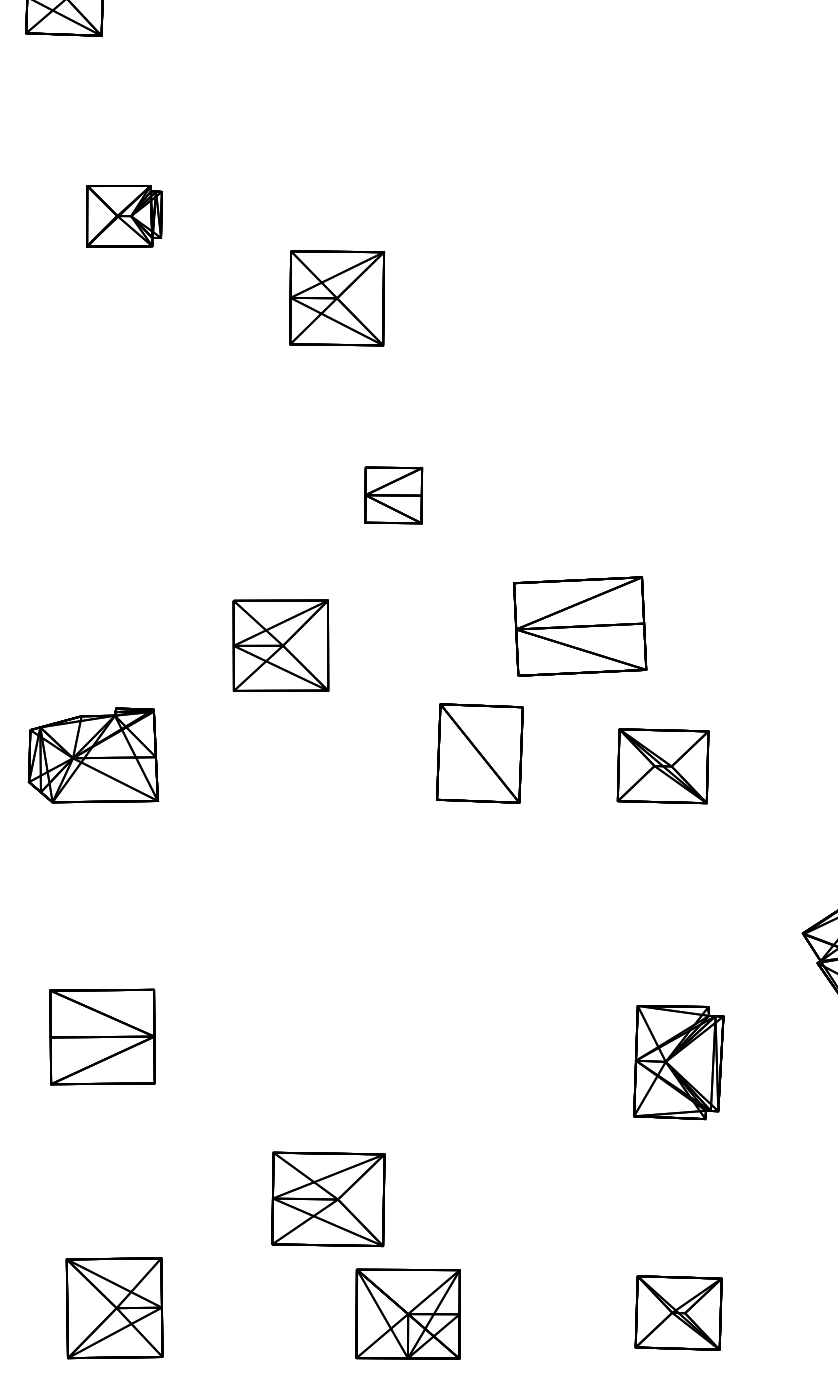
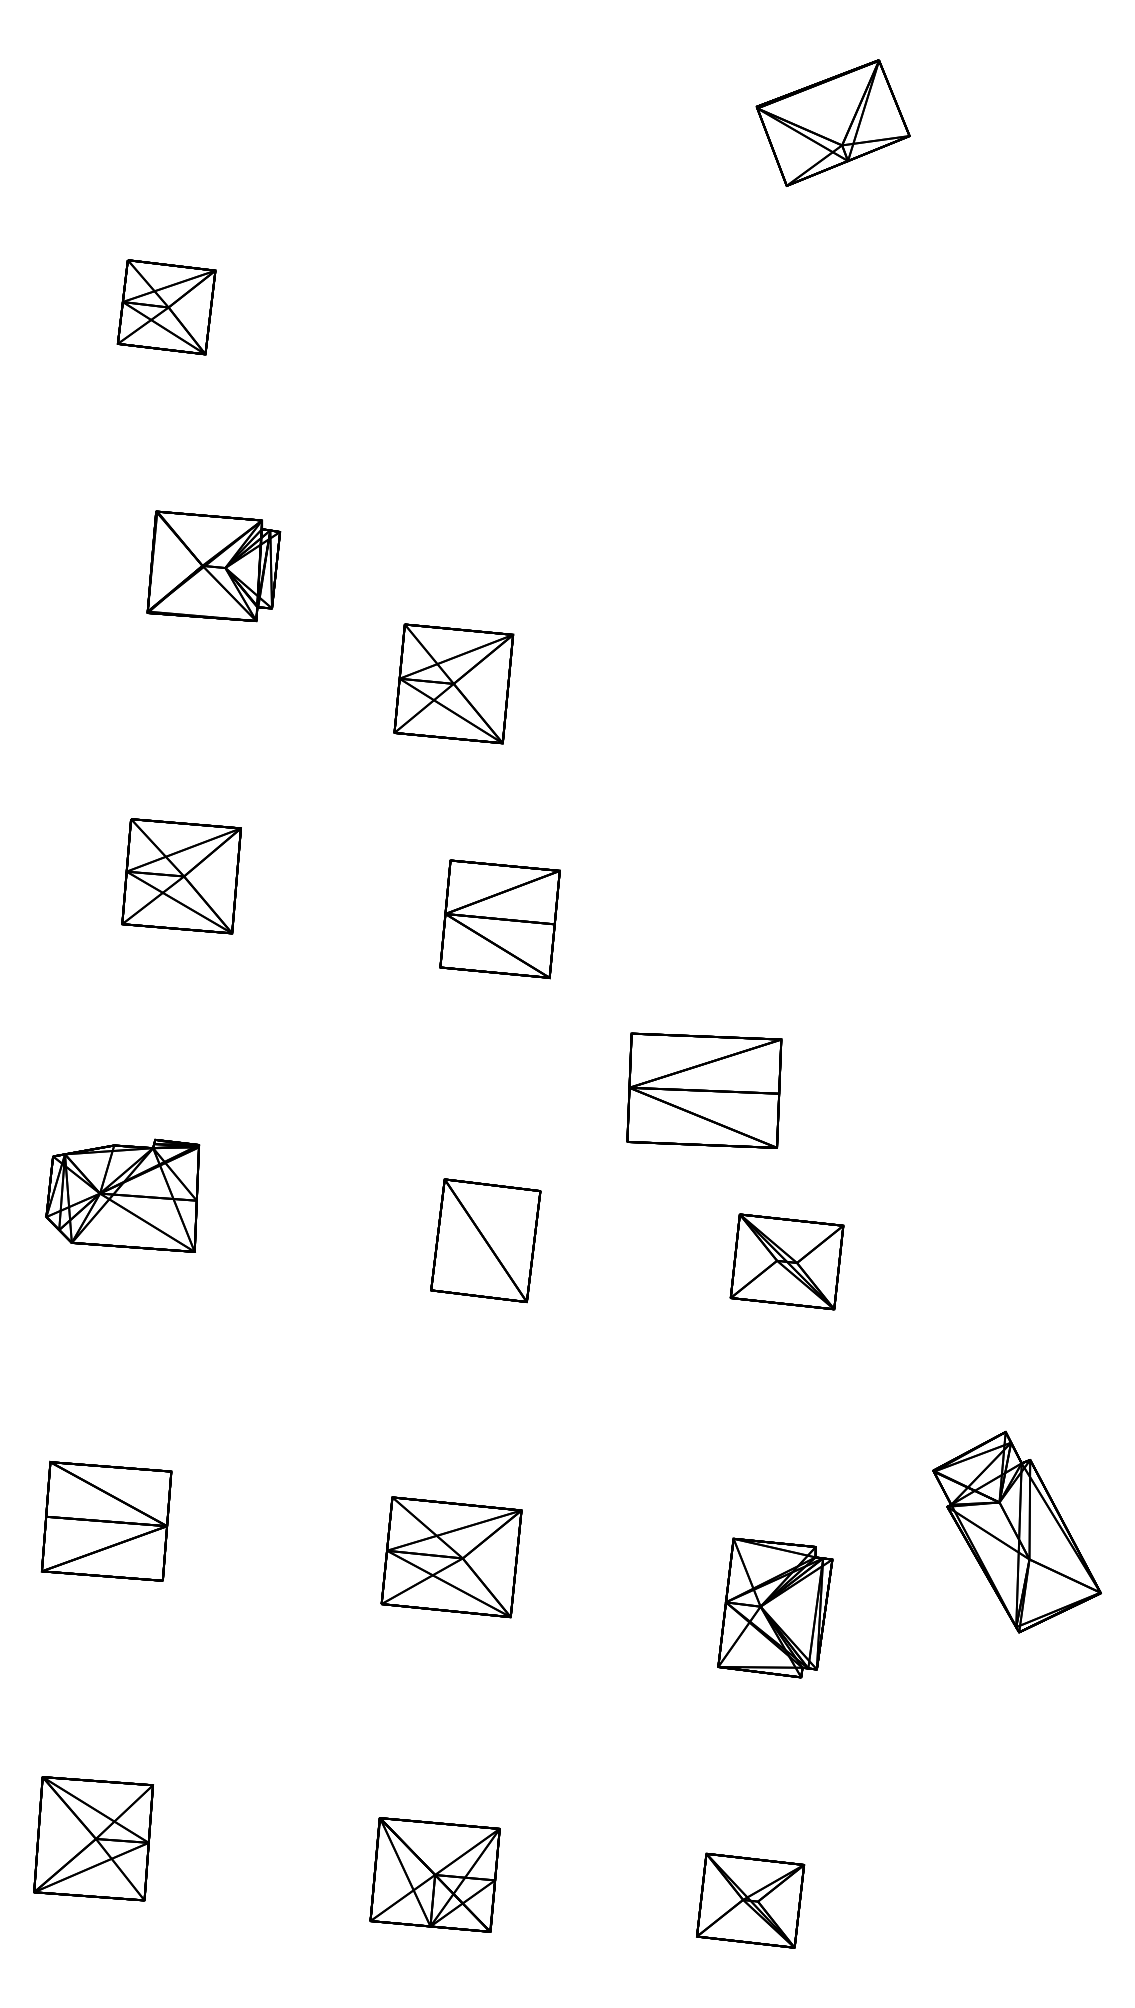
part: (123, 215) -> (213, 566), size x1.43
part: (393, 495) -> (499, 919), size x1.67
part: (280, 645) -> (181, 876), moved
part: (479, 753) -> (485, 1240), moved
part: (328, 1199) -> (451, 1557), moved

